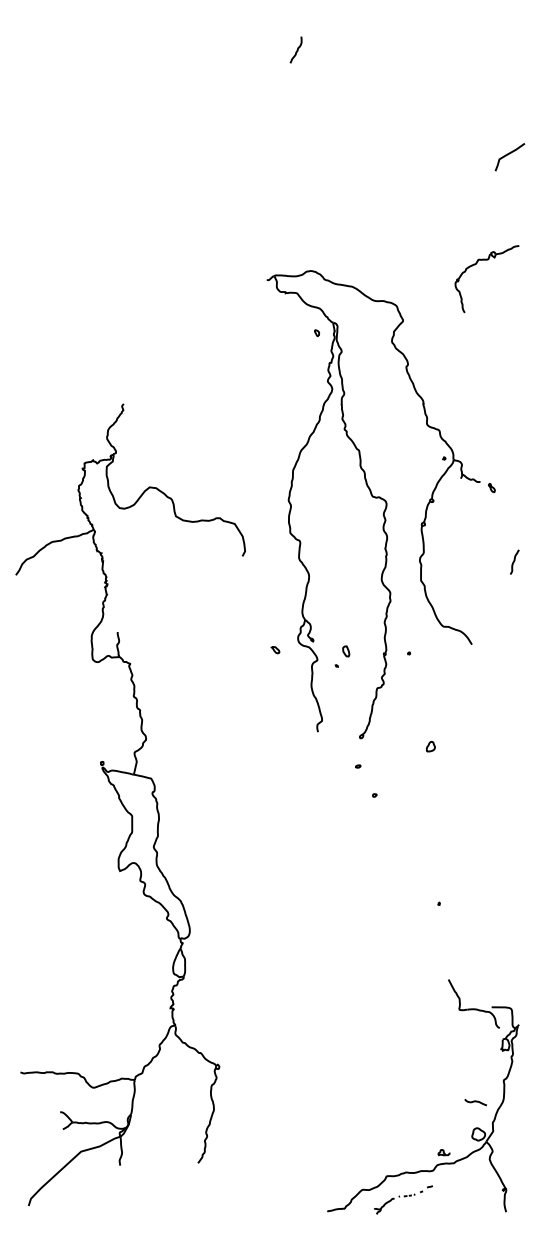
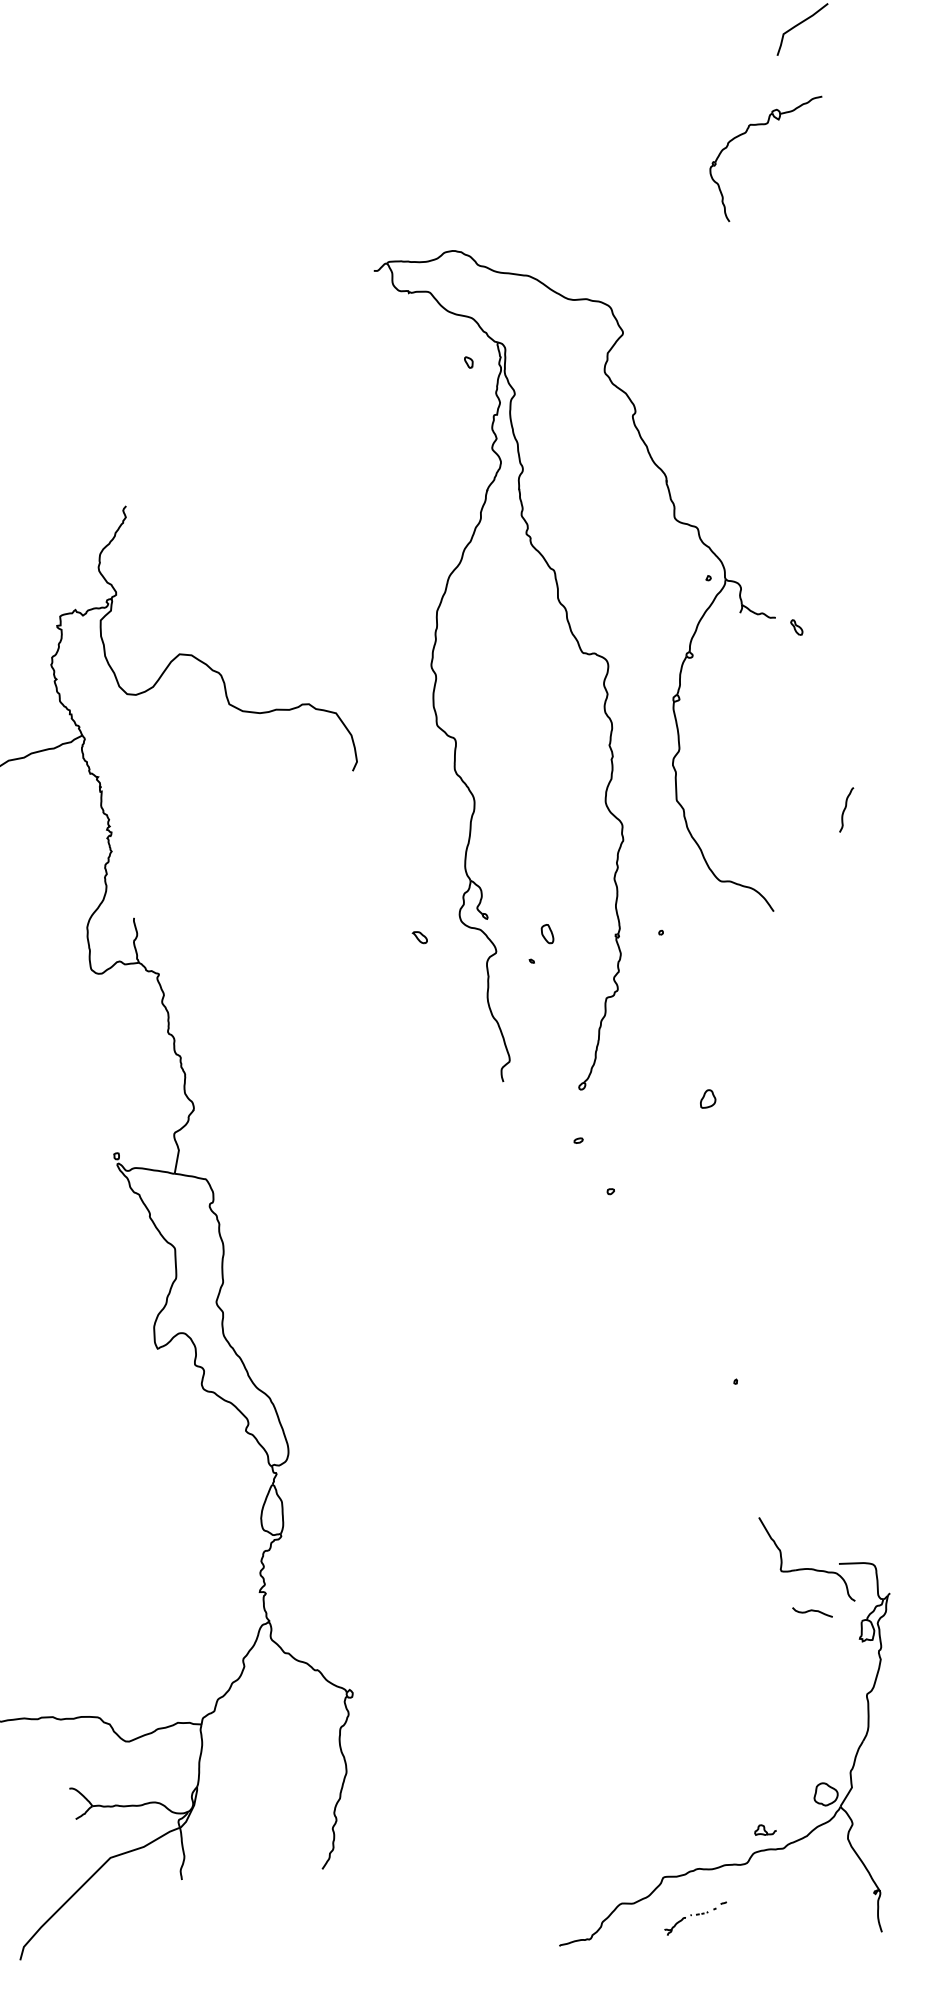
part: (475, 265) -> (744, 135), moved
curve: (514, 561) -> (845, 808), moved
curve: (475, 1102) -> (811, 1612), moved
part: (403, 1199) -> (695, 1917), size x0.6

